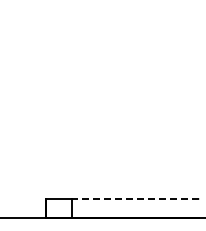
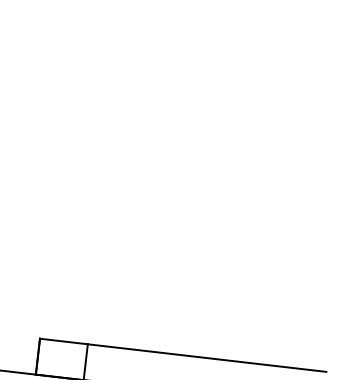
line: (135, 198) -> (207, 357), dashed -> solid

